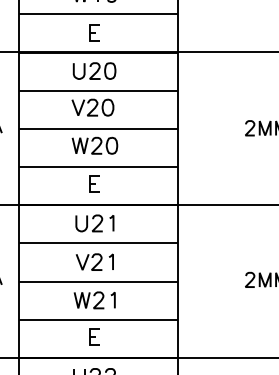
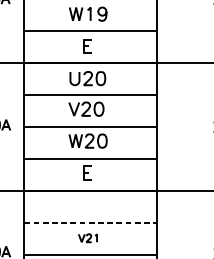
part: (94, 223) -> (87, 206), removed
line: (98, 243) -> (91, 222), solid -> dashed
part: (94, 261) -> (87, 237), size x0.6

